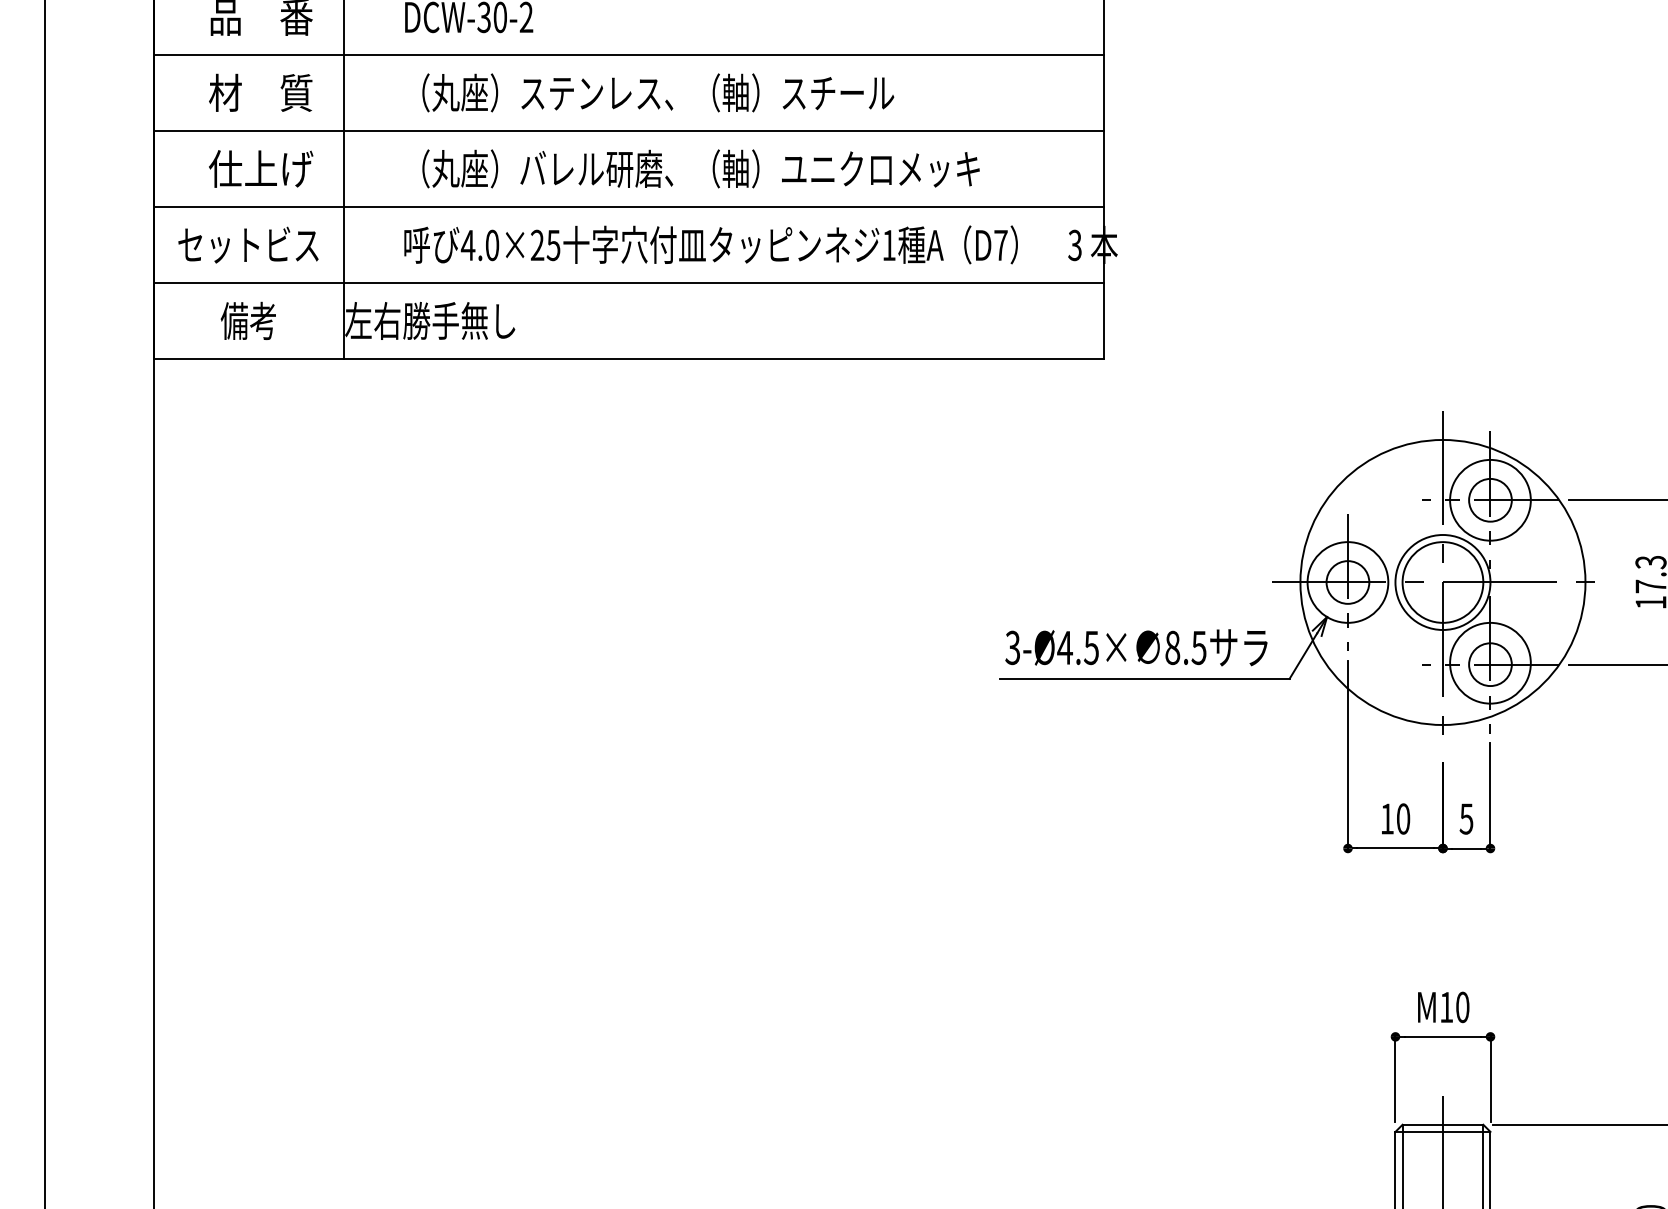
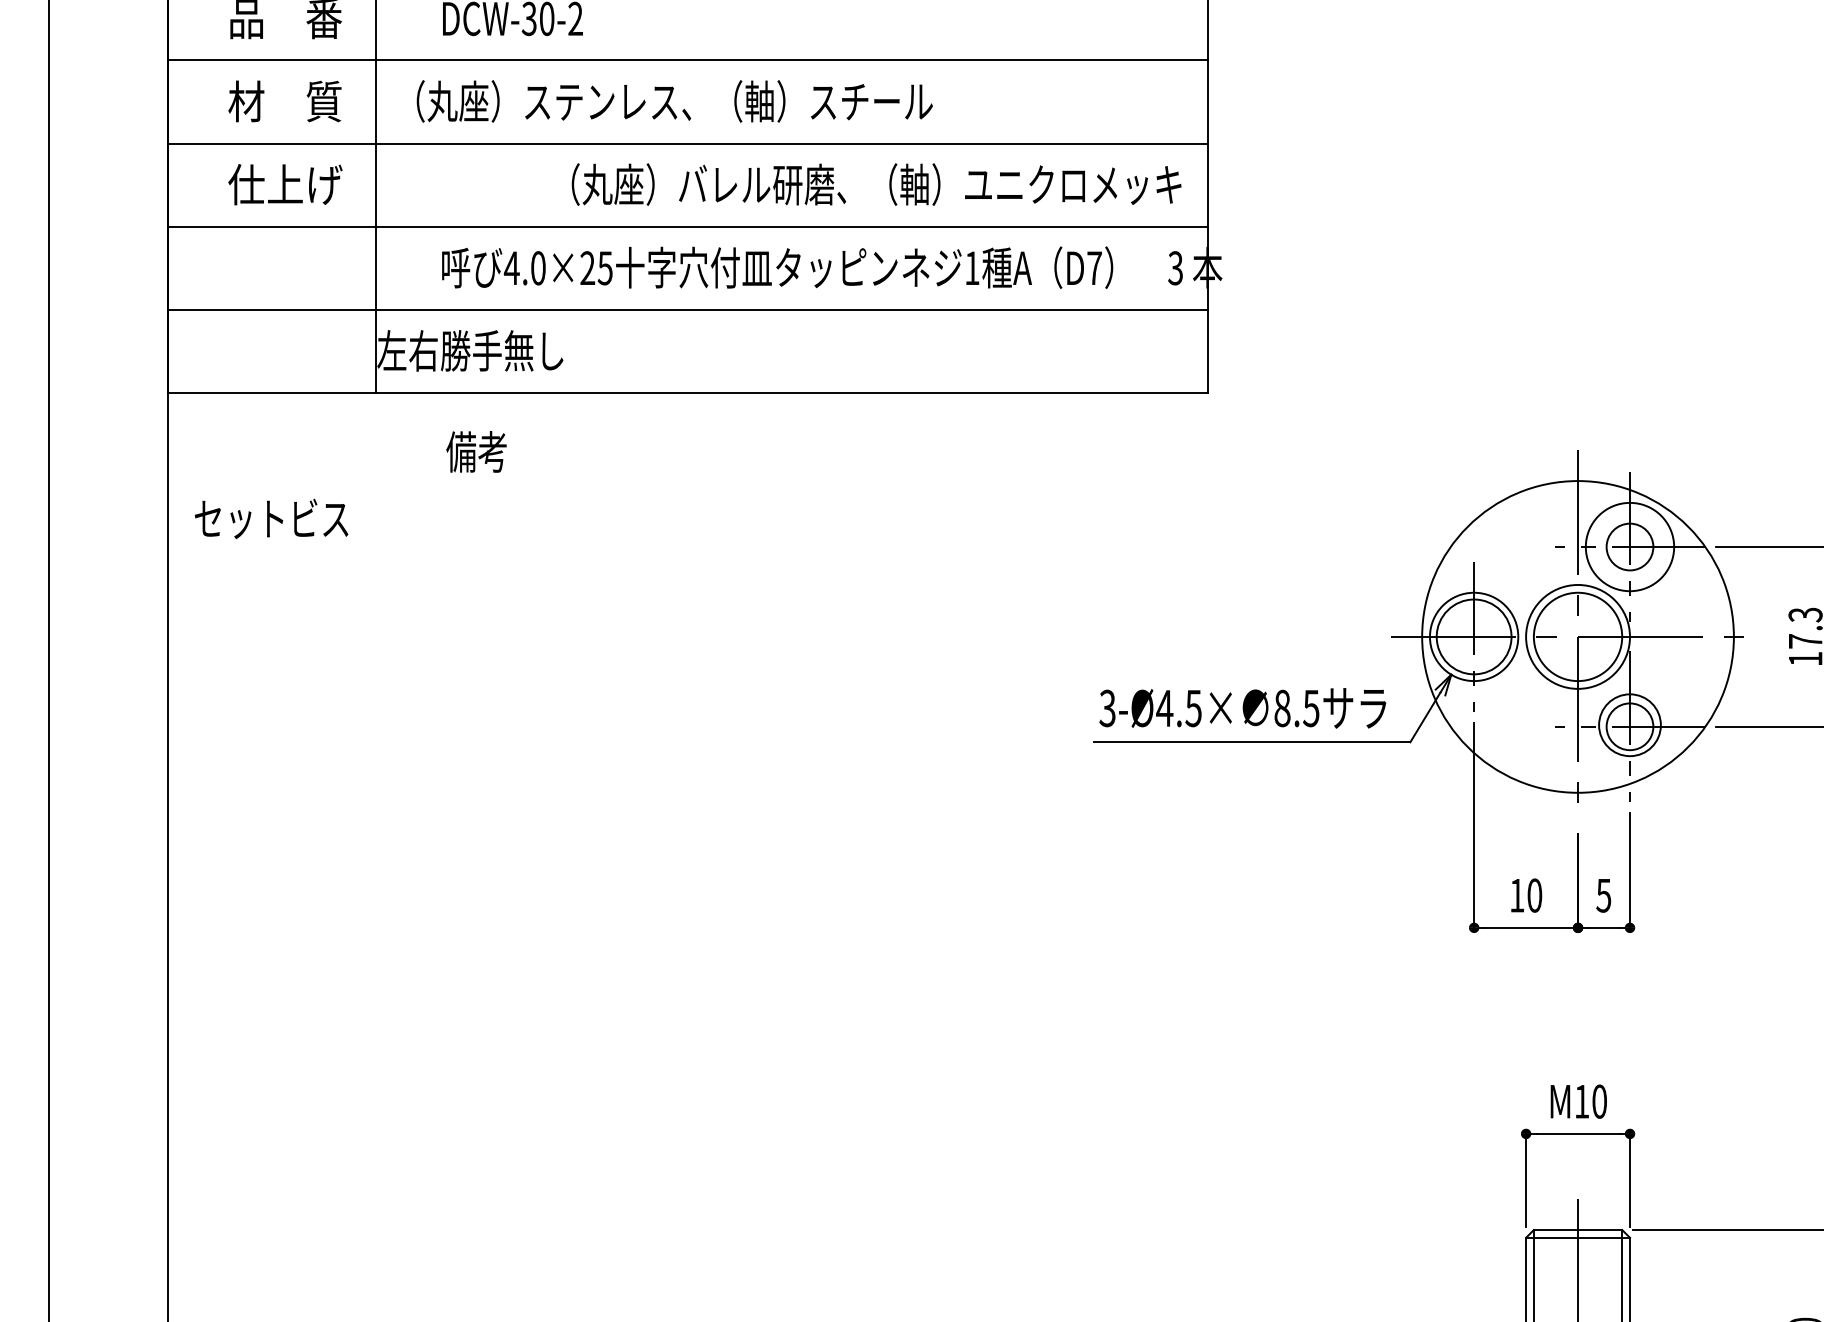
text: (657, 92) -> (674, 101), moved
text: (700, 168) -> (876, 184), moved
text: (248, 244) -> (271, 518), moved
text: (248, 320) -> (476, 451), moved
circle: (1347, 582) -> (1473, 636), size x1.6
circle: (1490, 663) -> (1629, 725), size x0.7

